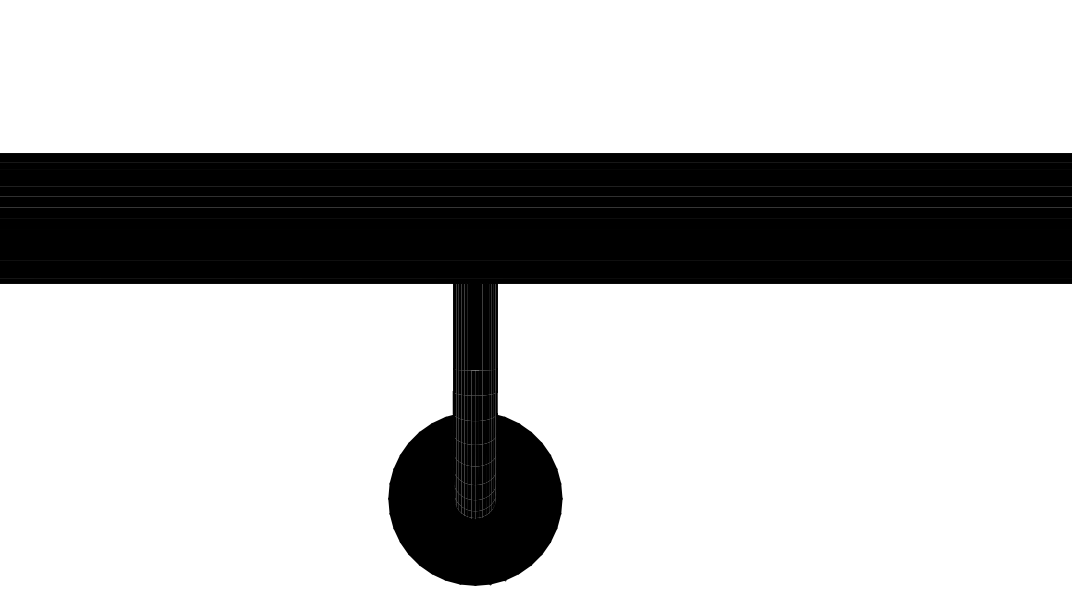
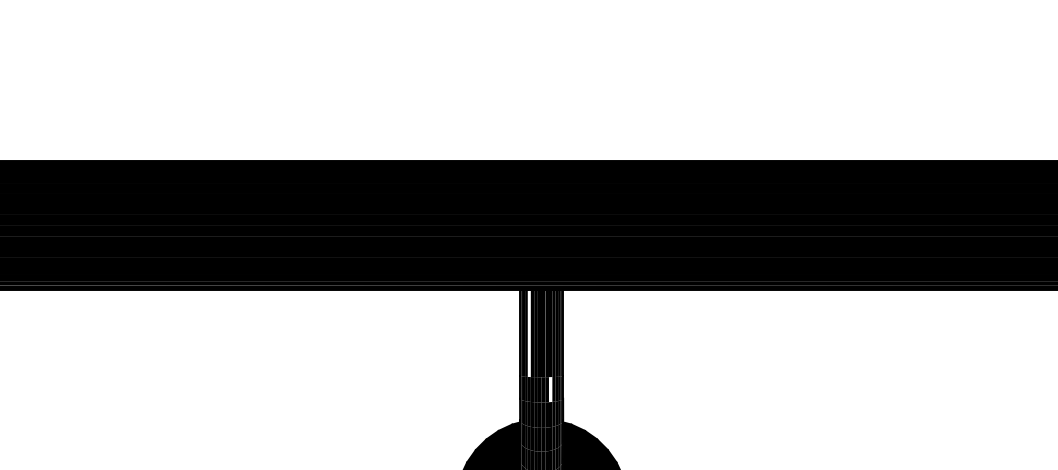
fill: (462, 326) -> (528, 333), removed
fill: (483, 382) -> (549, 389), removed

